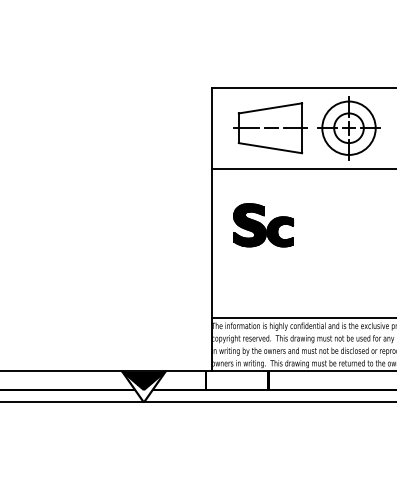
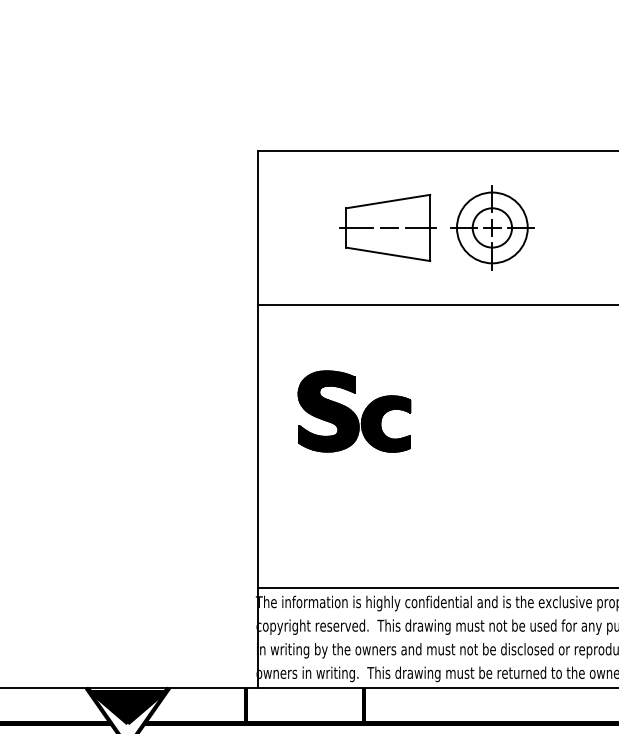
part: (306, 128) -> (435, 228), size x0.7

